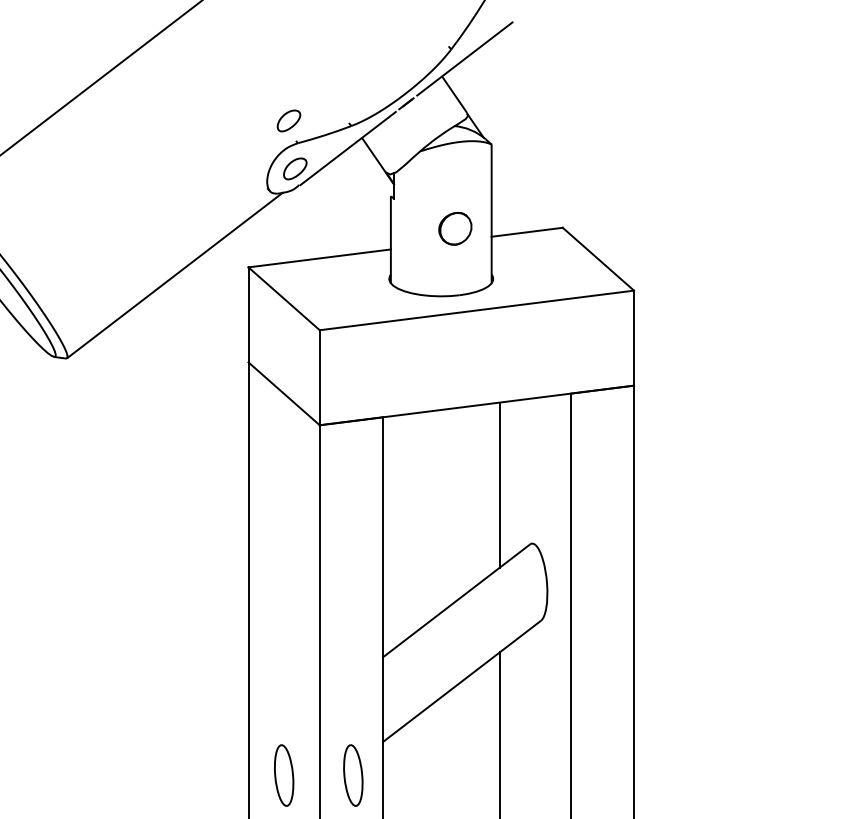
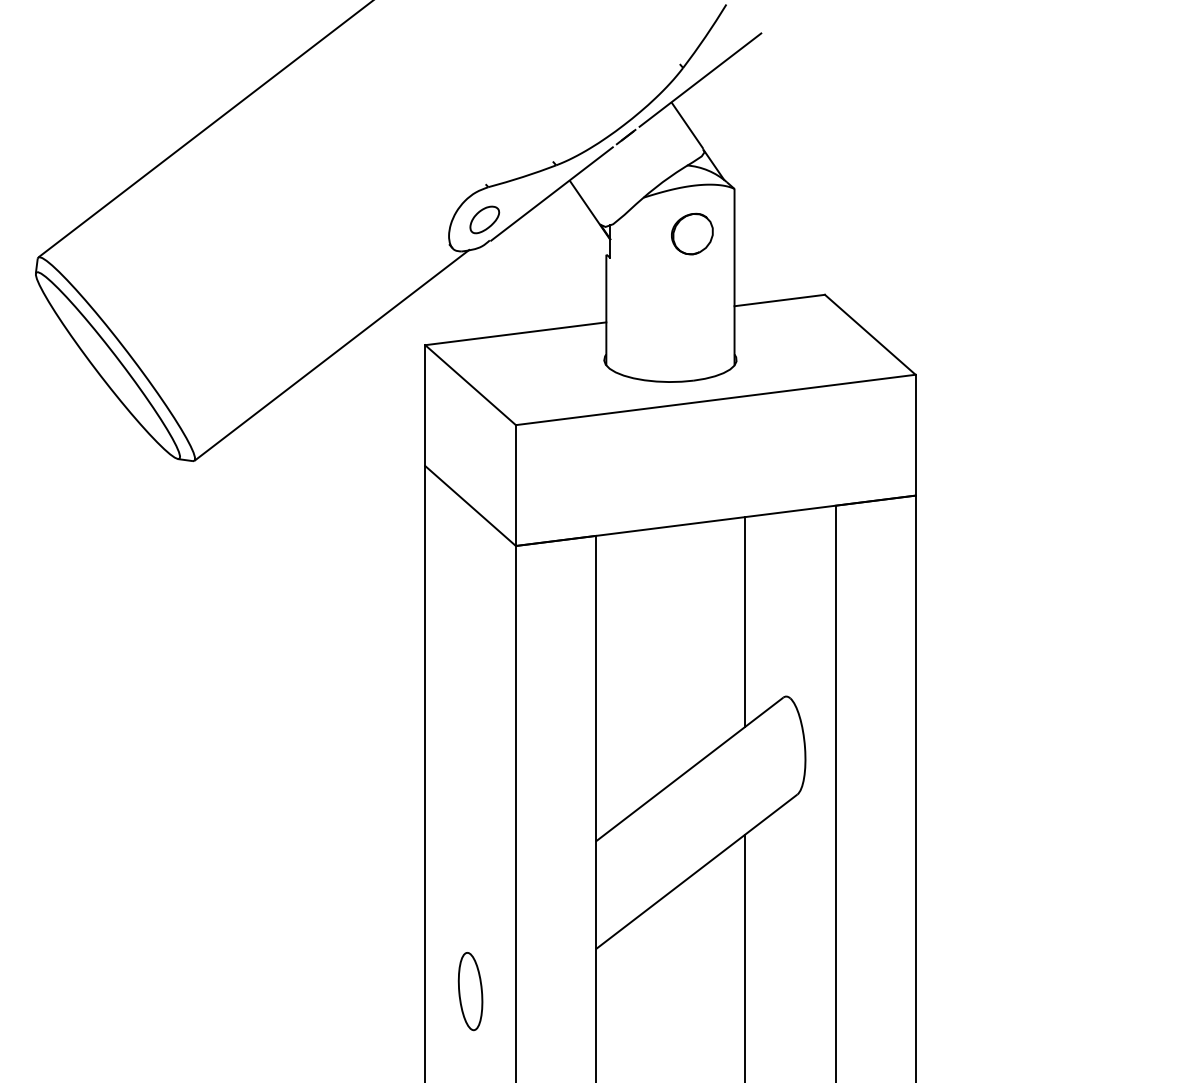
part: (288, 120) -> (476, 158), removed
part: (455, 228) -> (692, 233), moved
part: (353, 775) -> (558, 991), removed

